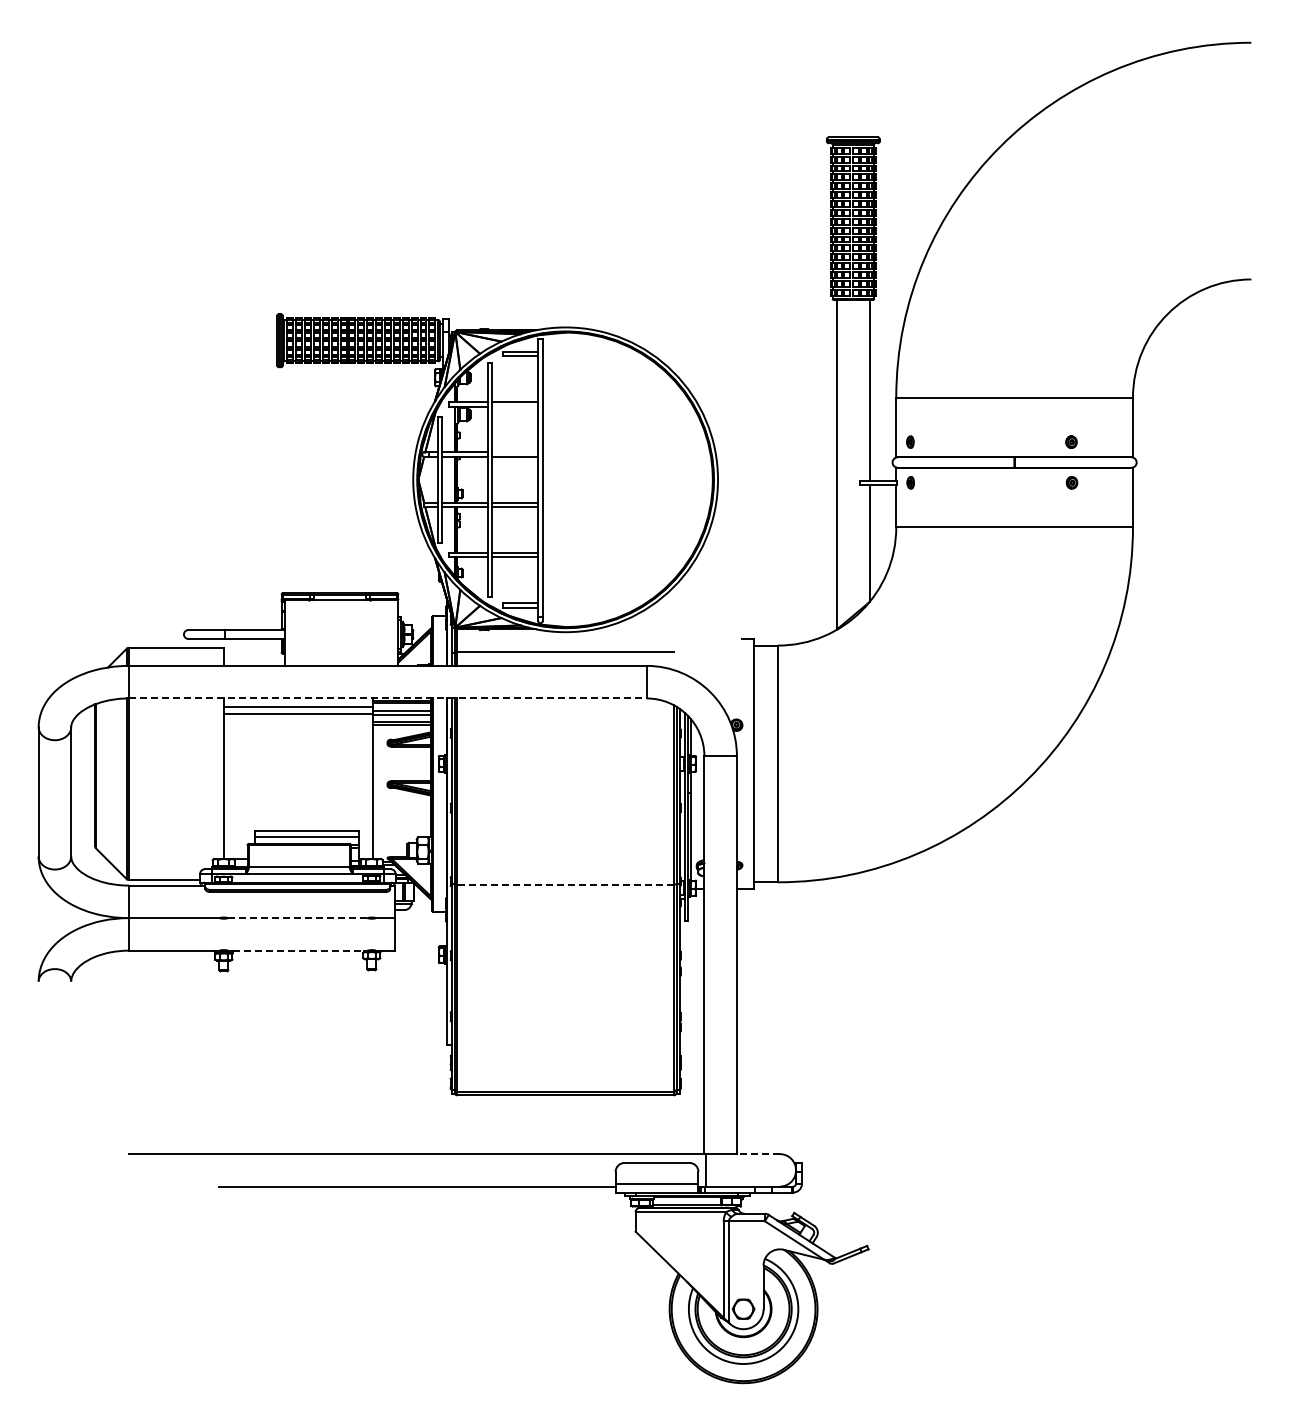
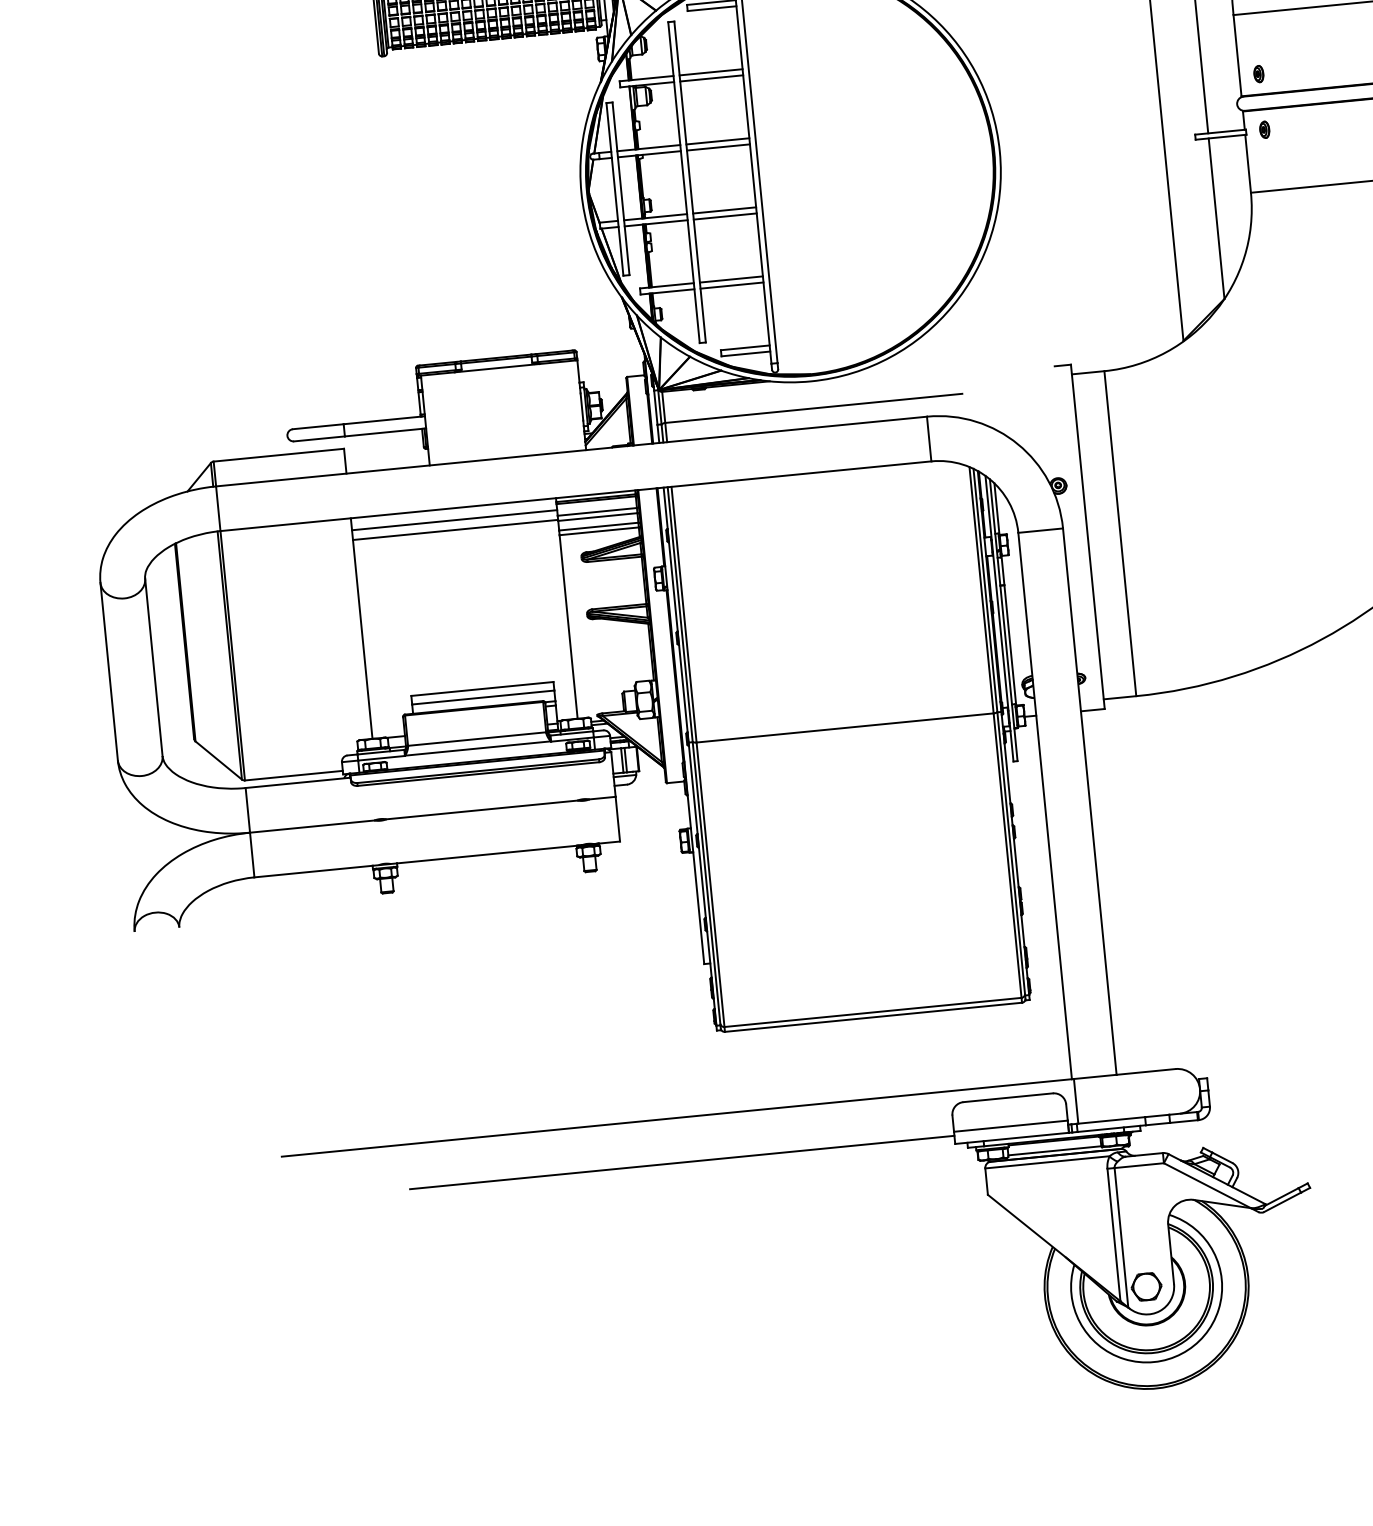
line: (515, 406) -> (711, 78), added
line: (515, 452) -> (718, 141), added
line: (387, 698) -> (575, 496), dashed -> solid
line: (565, 884) -> (844, 727), dashed -> solid
line: (297, 918) -> (481, 810), dashed -> solid
line: (298, 950) -> (487, 854), dashed -> solid
line: (757, 1154) -> (1144, 1072), dashed -> solid

